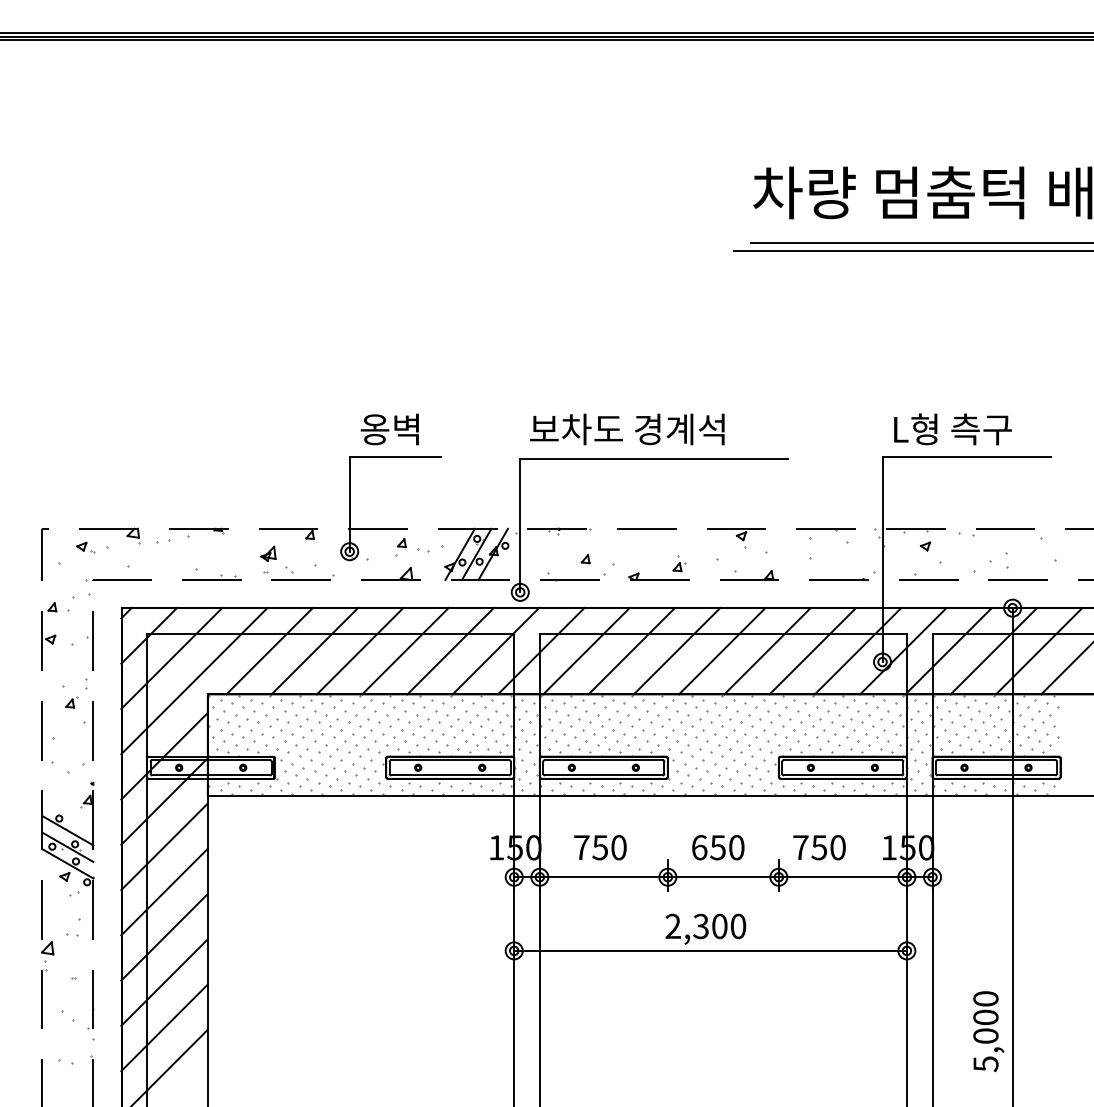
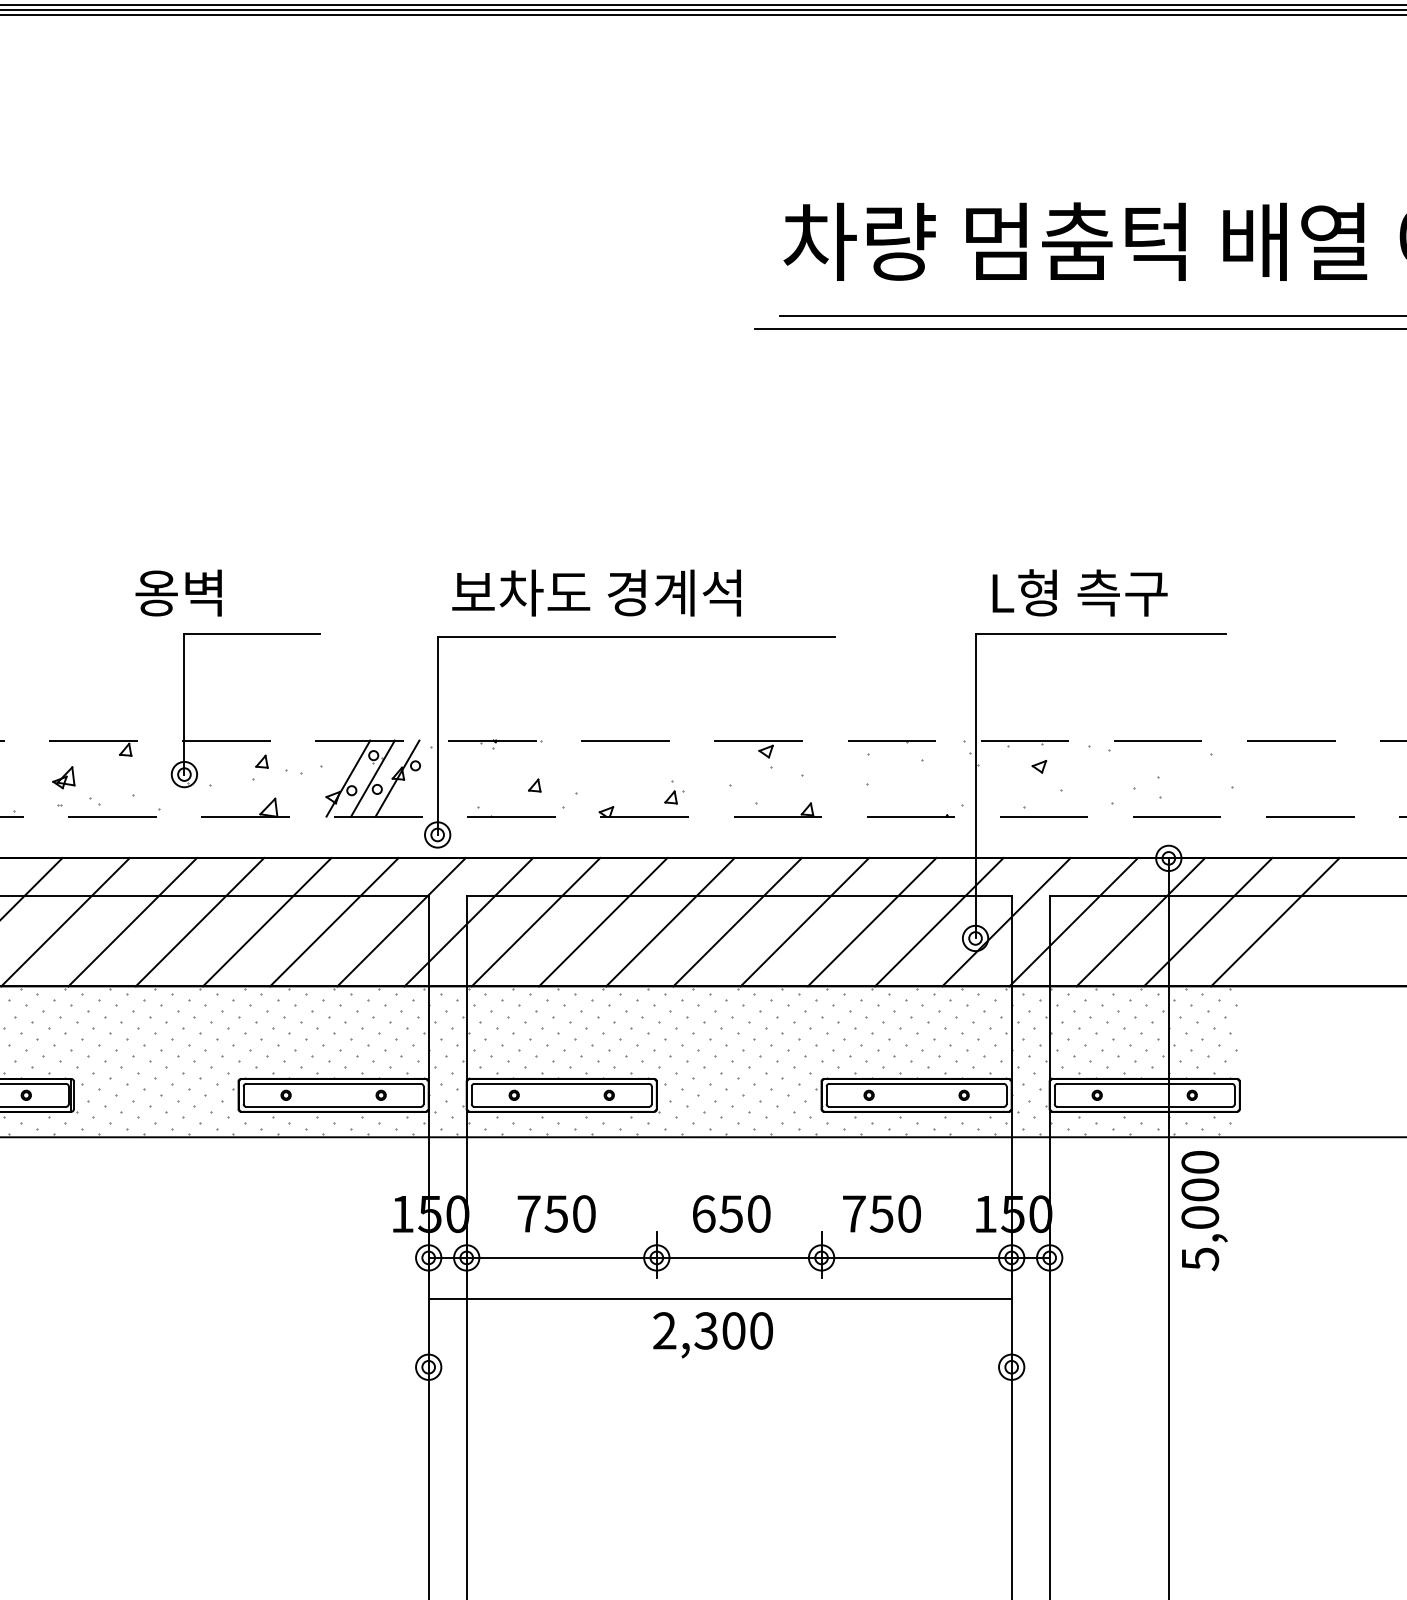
text: (389, 429) -> (178, 593), moved
line: (710, 950) -> (720, 1298), moved
text: (988, 1031) -> (1204, 1210), moved

